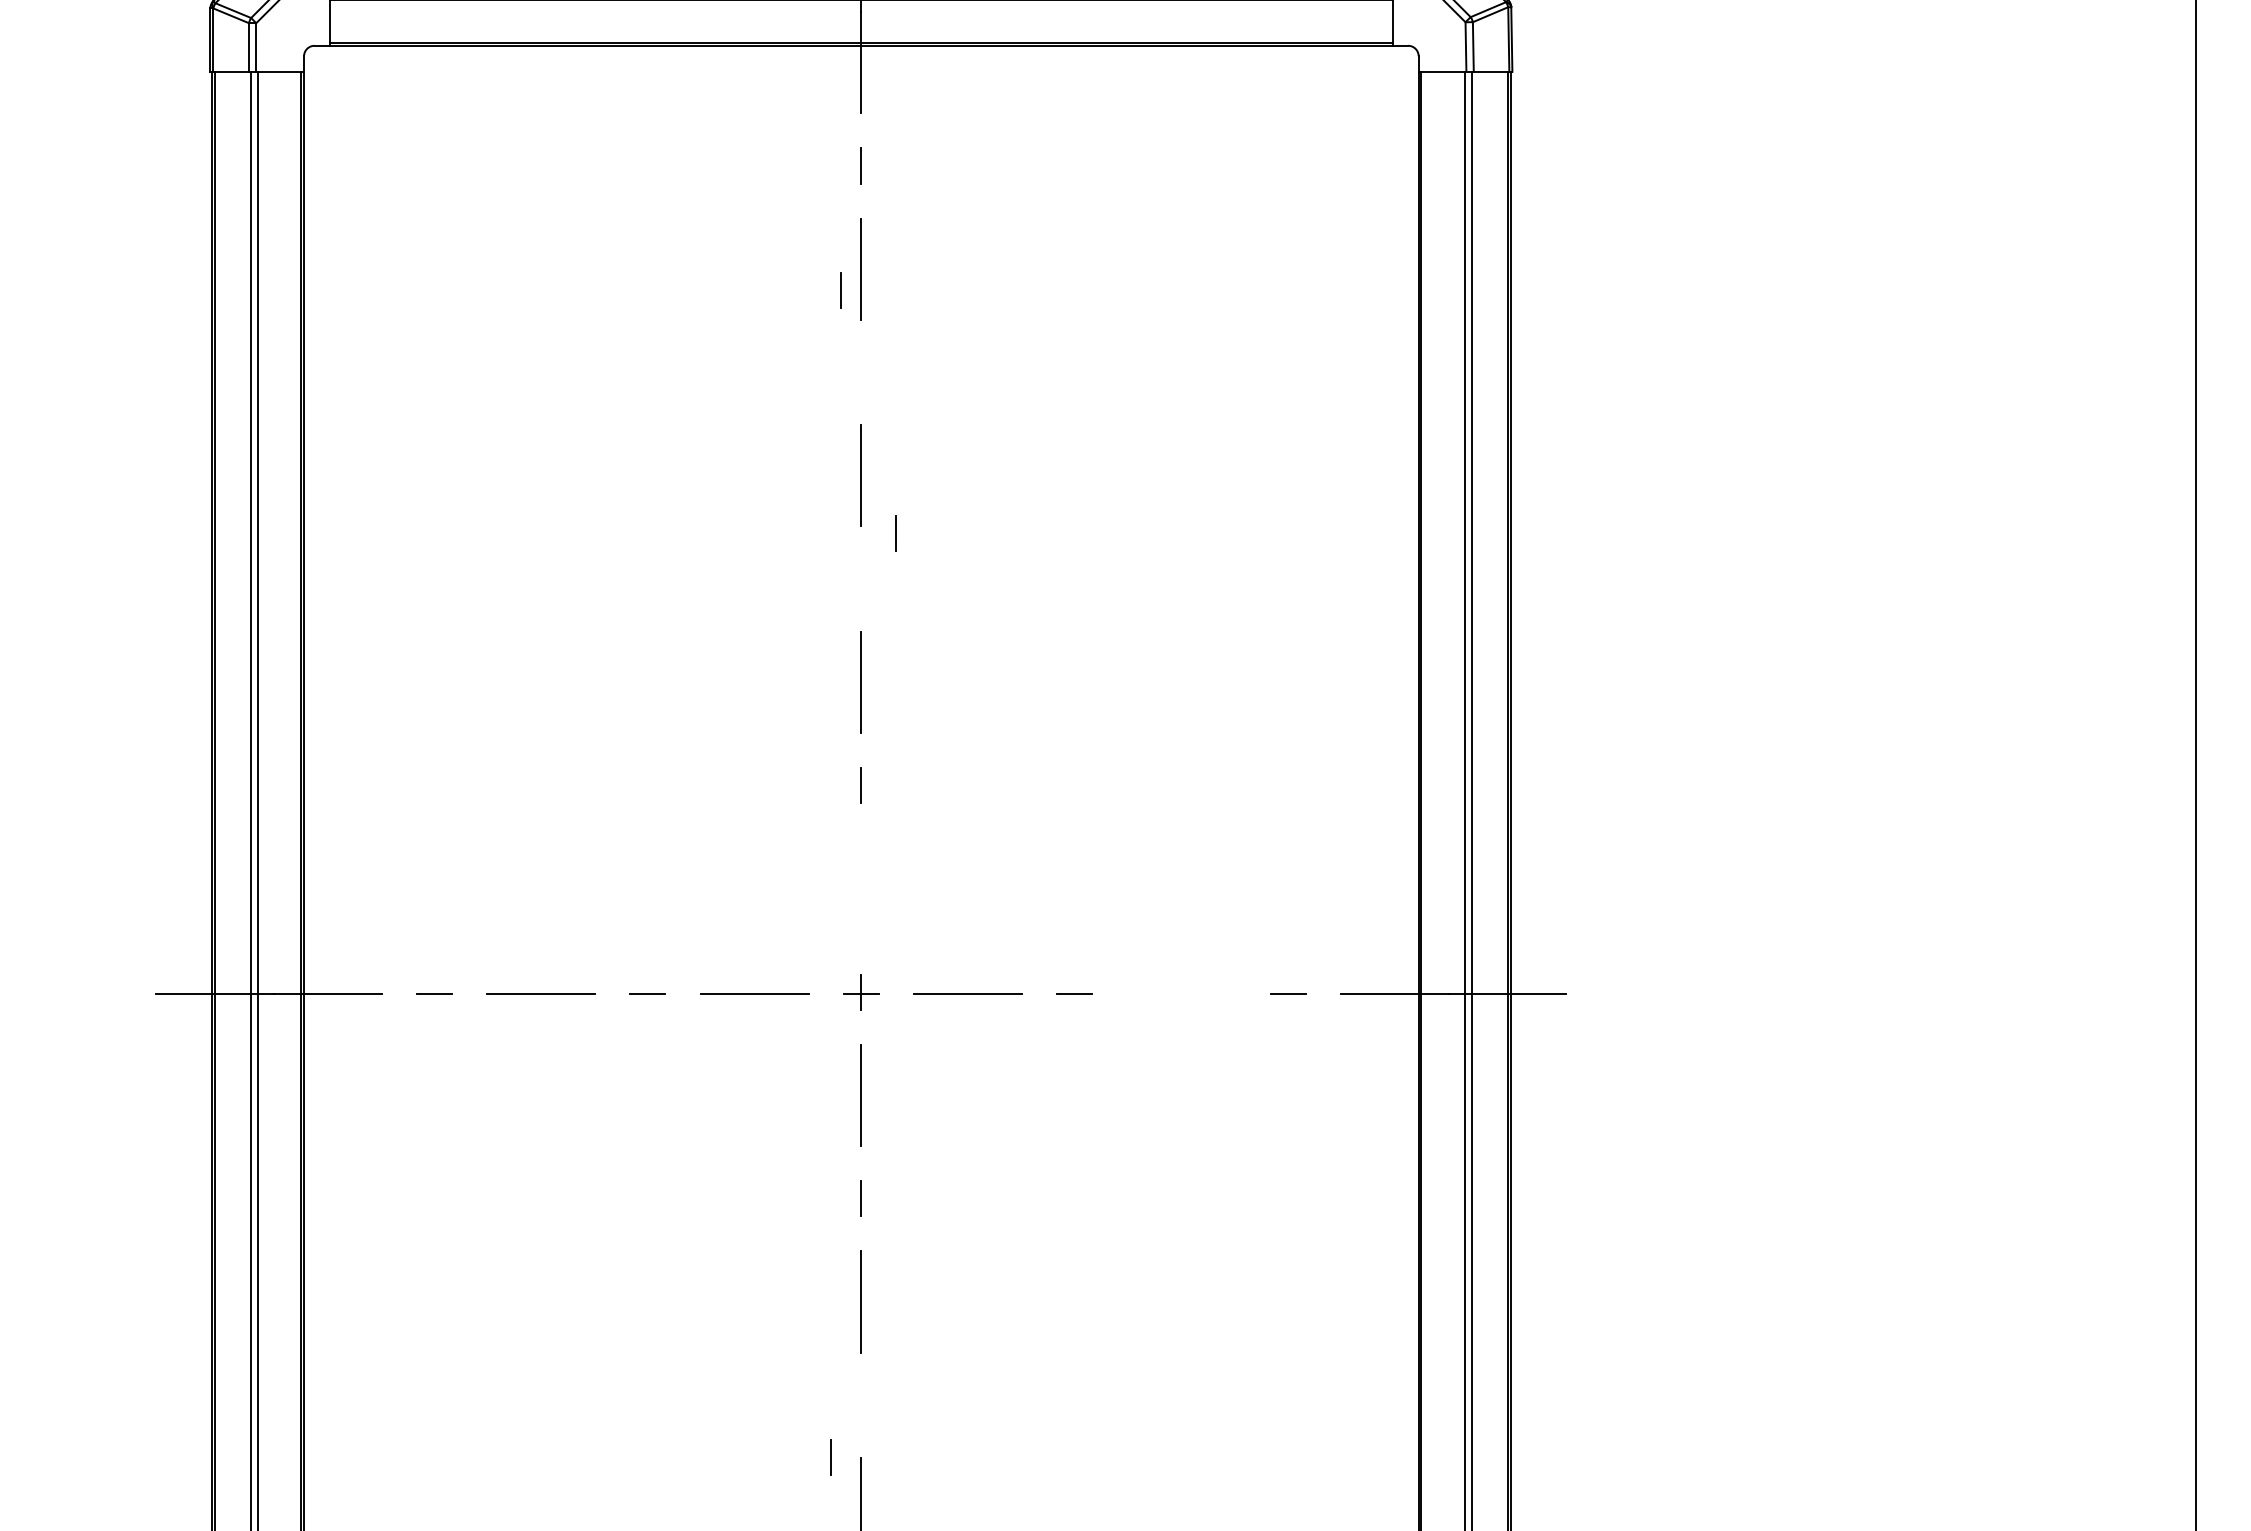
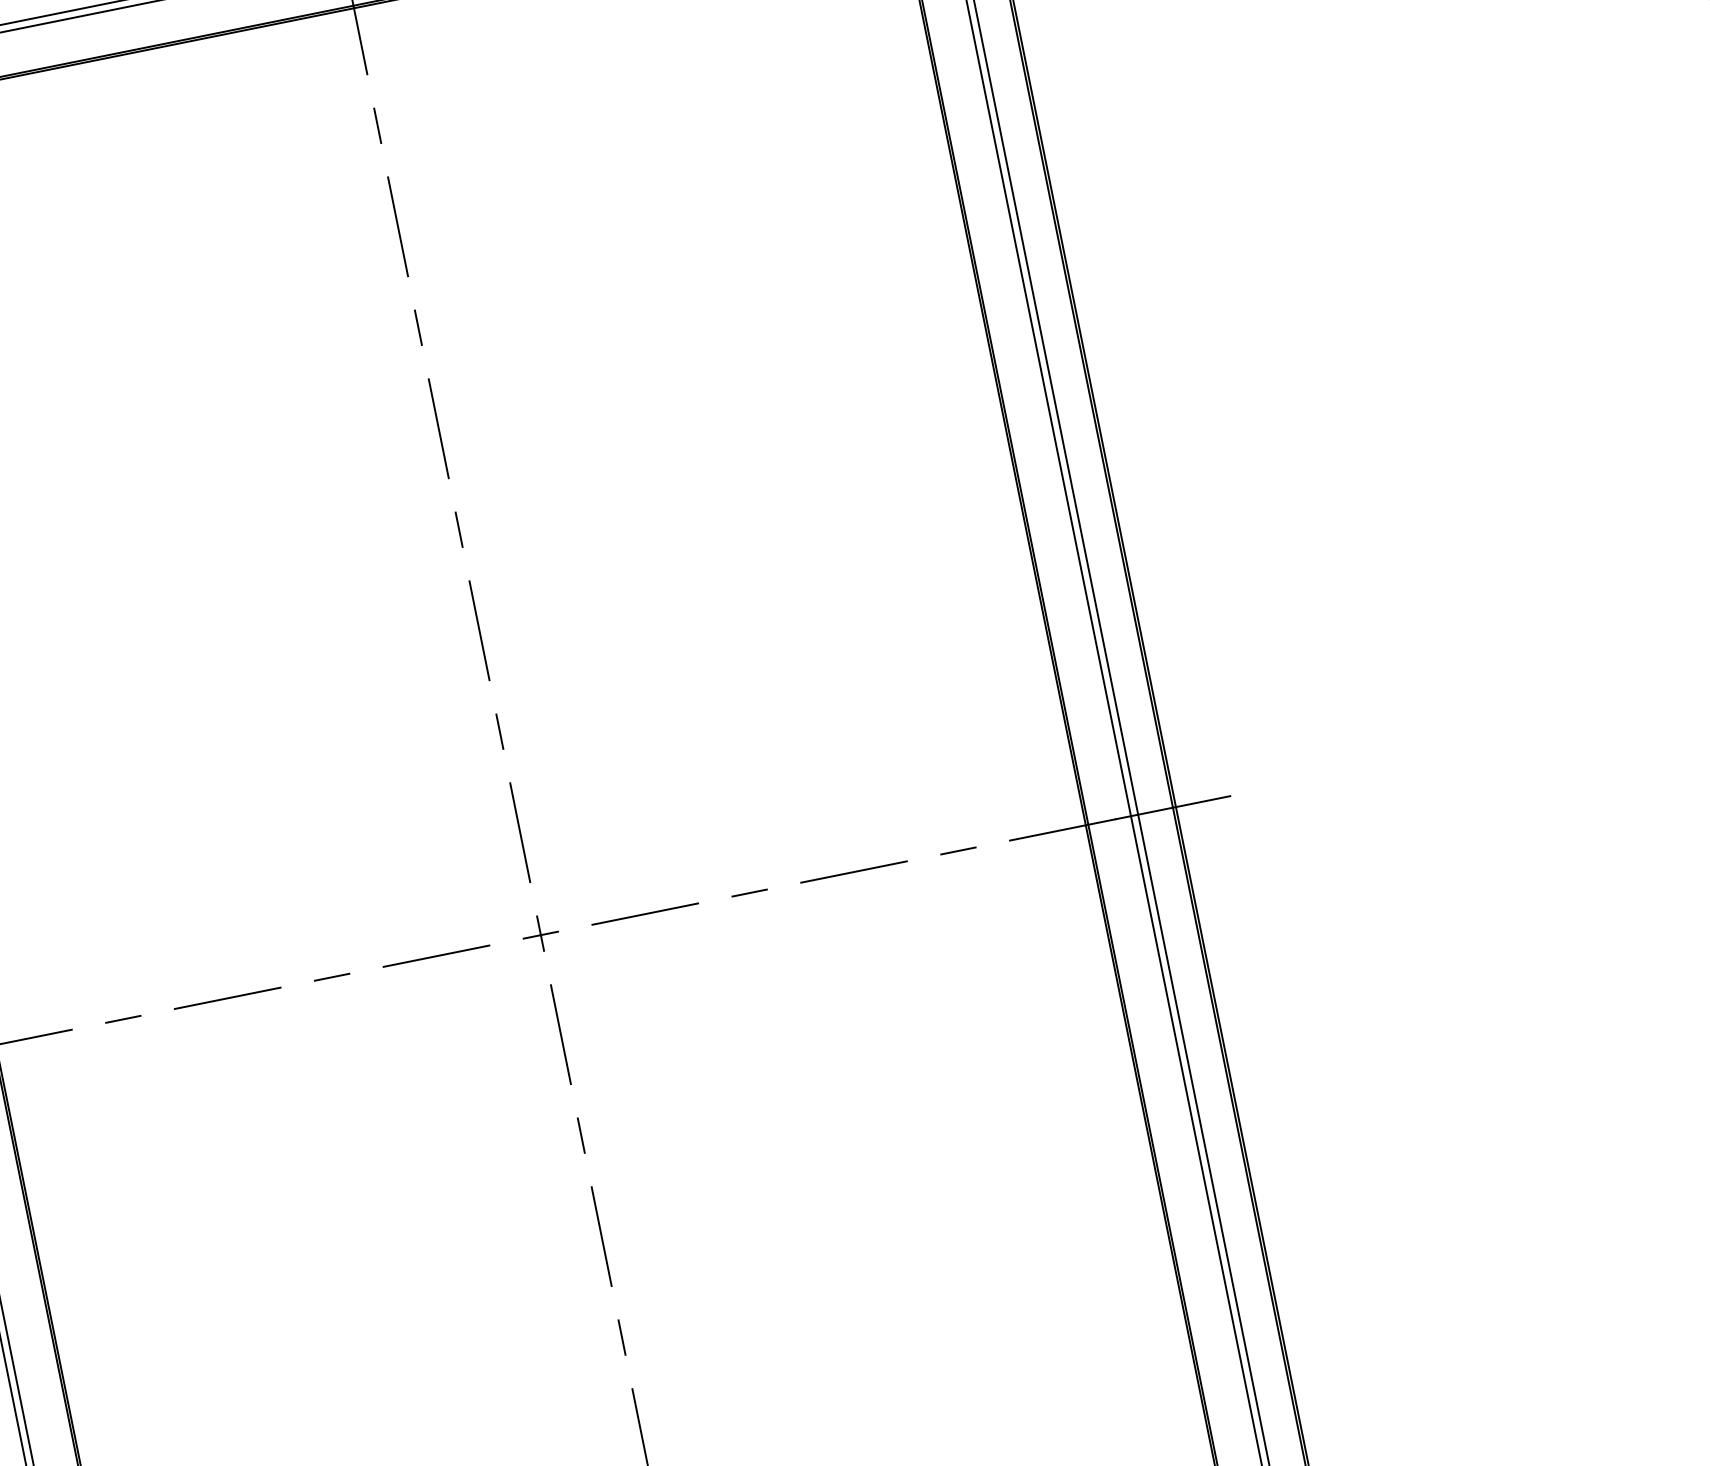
line: (840, 290) -> (417, 327), moved
line: (895, 533) -> (458, 530), moved
line: (861, 888) -> (520, 832), added
line: (1181, 993) -> (853, 871), added
line: (830, 1457) -> (621, 1337), moved

